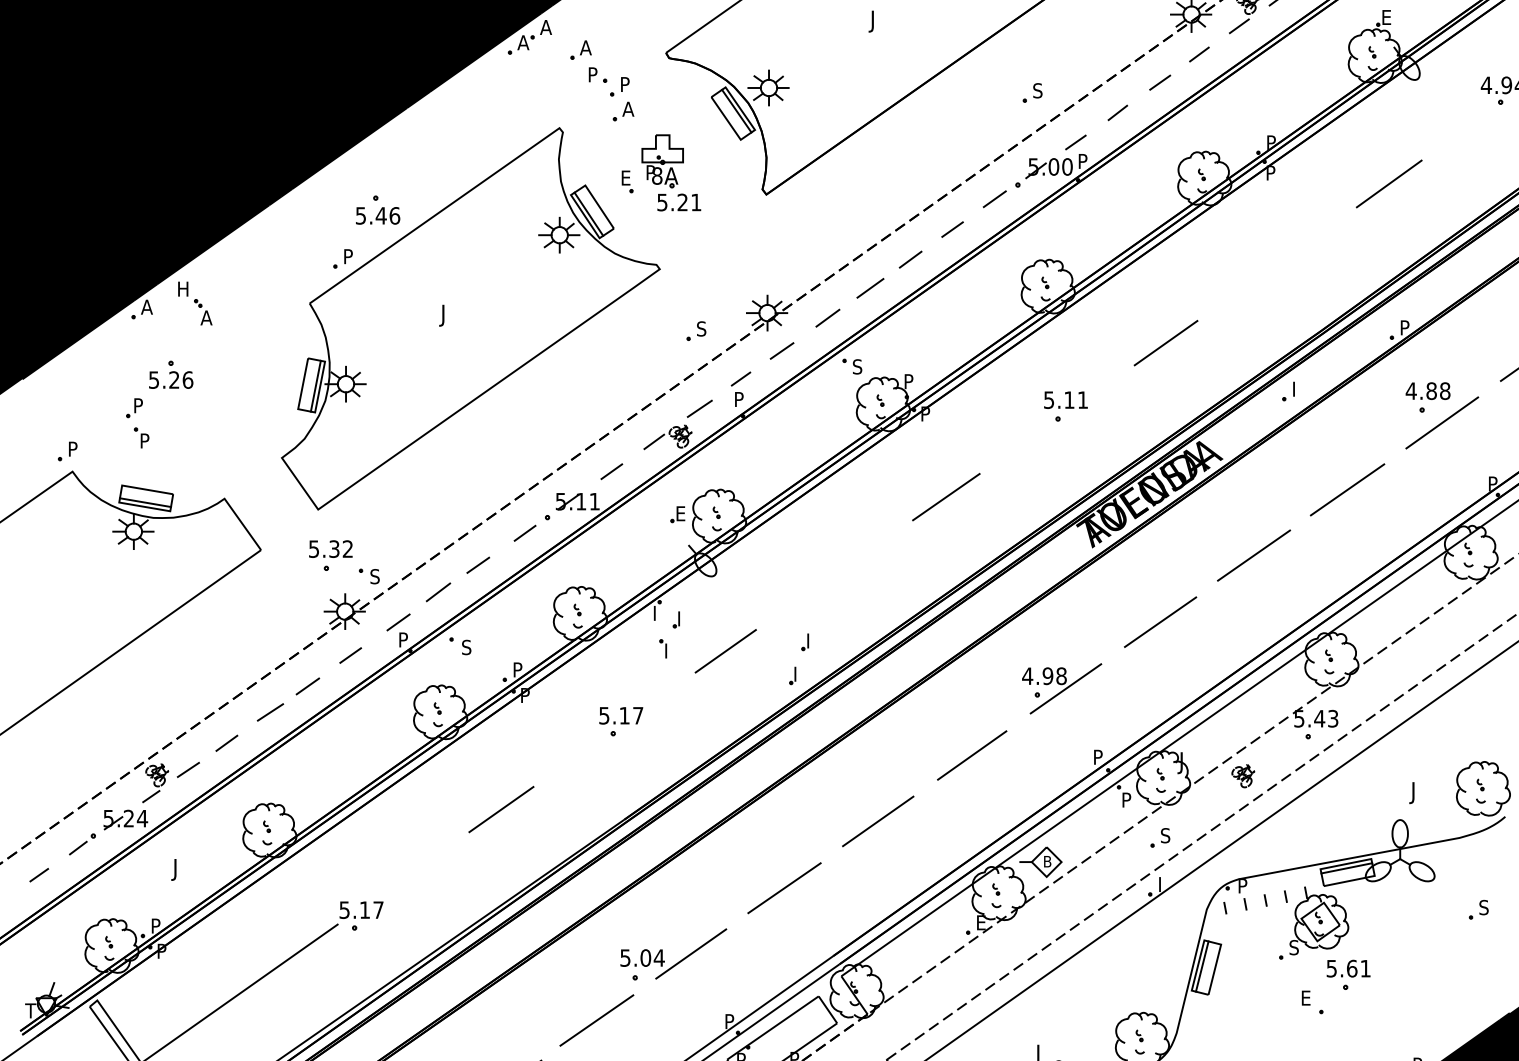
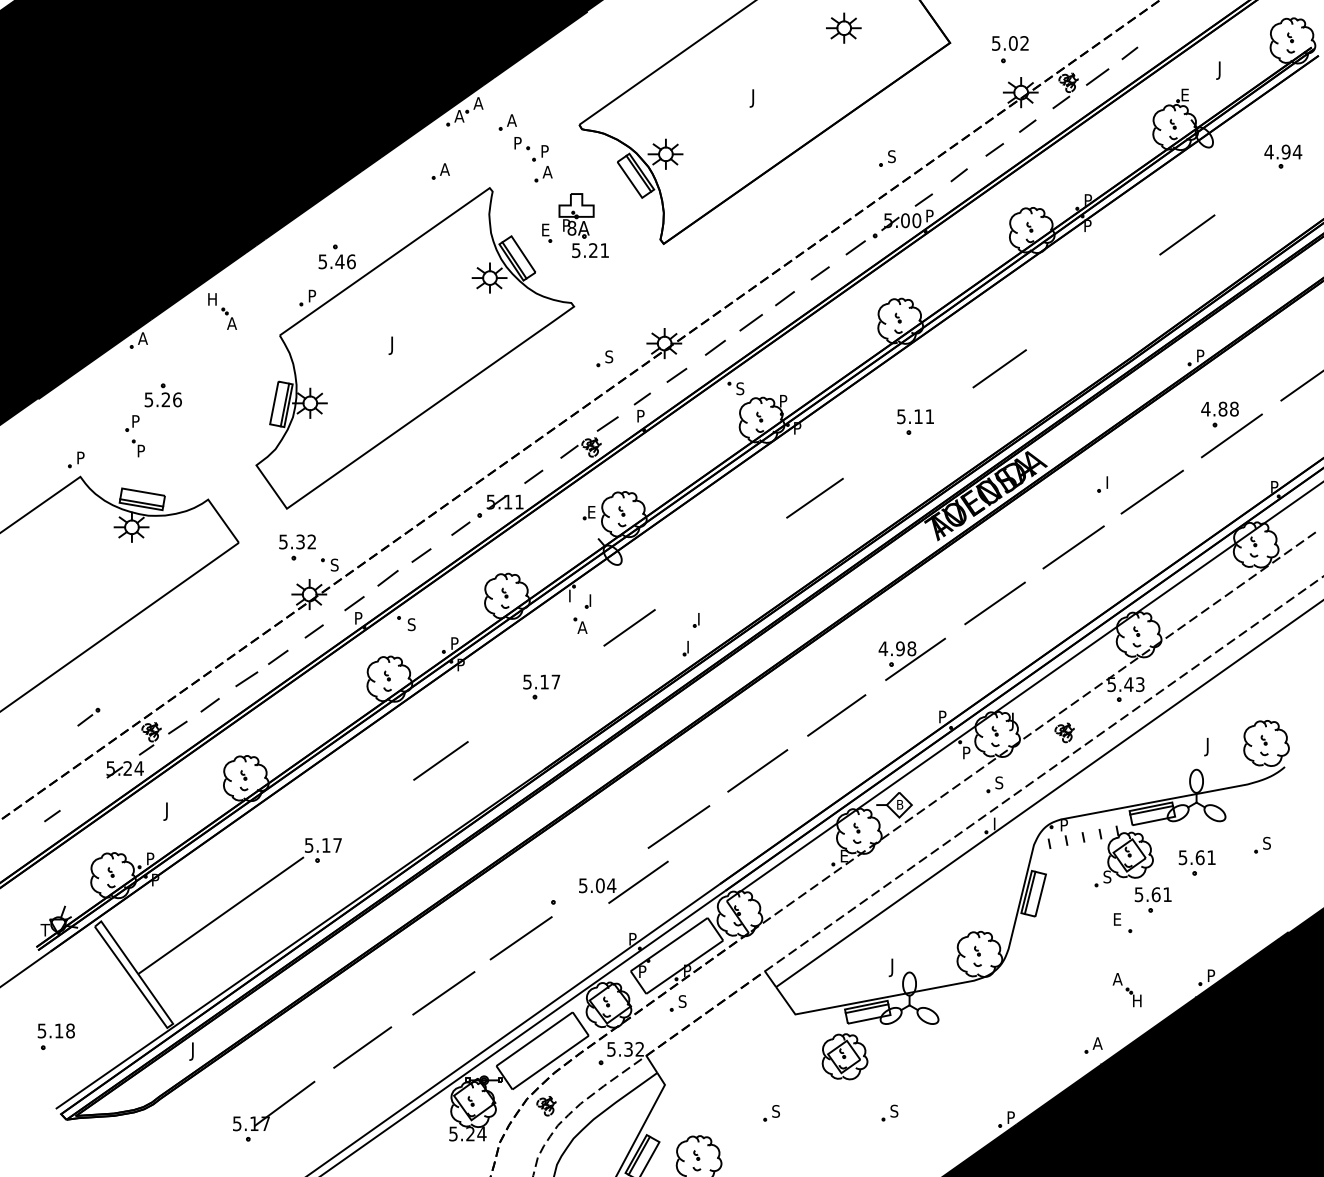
part: (500, 108) -> (440, 171), added
part: (195, 303) -> (222, 311), moved
part: (1288, 391) -> (1102, 484), moved
text: (669, 650) -> (582, 627), I -> A
part: (82, 843) -> (88, 716), moved
part: (1400, 930) -> (1196, 862), added
part: (678, 961) -> (627, 888), moved

